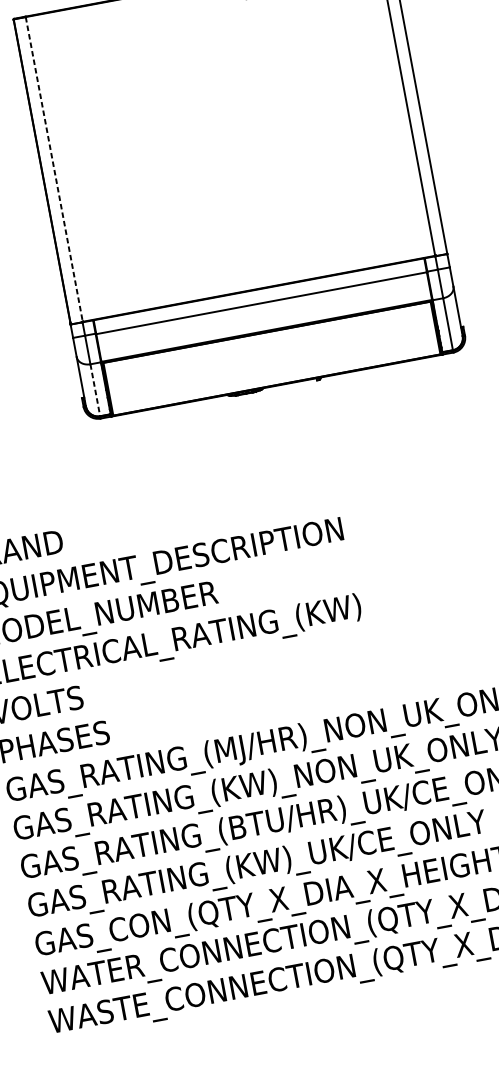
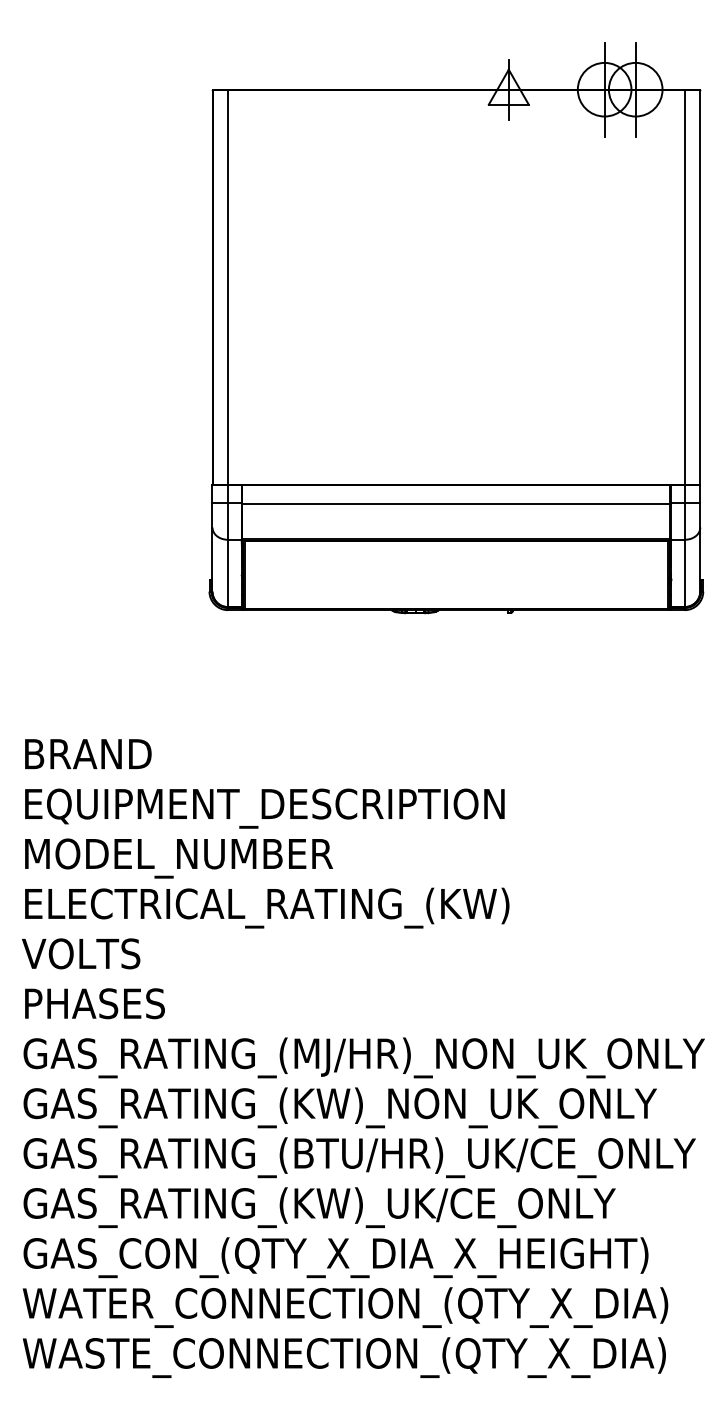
line: (54, 170) -> (228, 288), dashed -> solid
line: (94, 390) -> (227, 573), dashed -> solid

